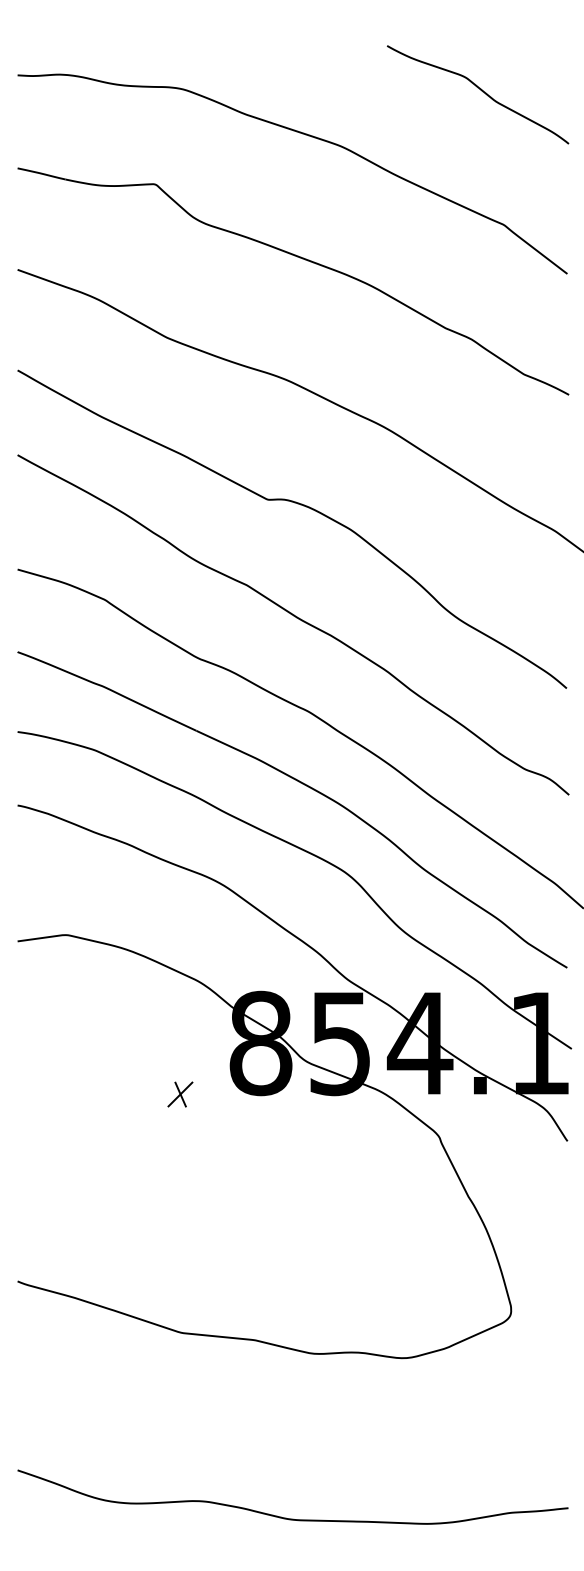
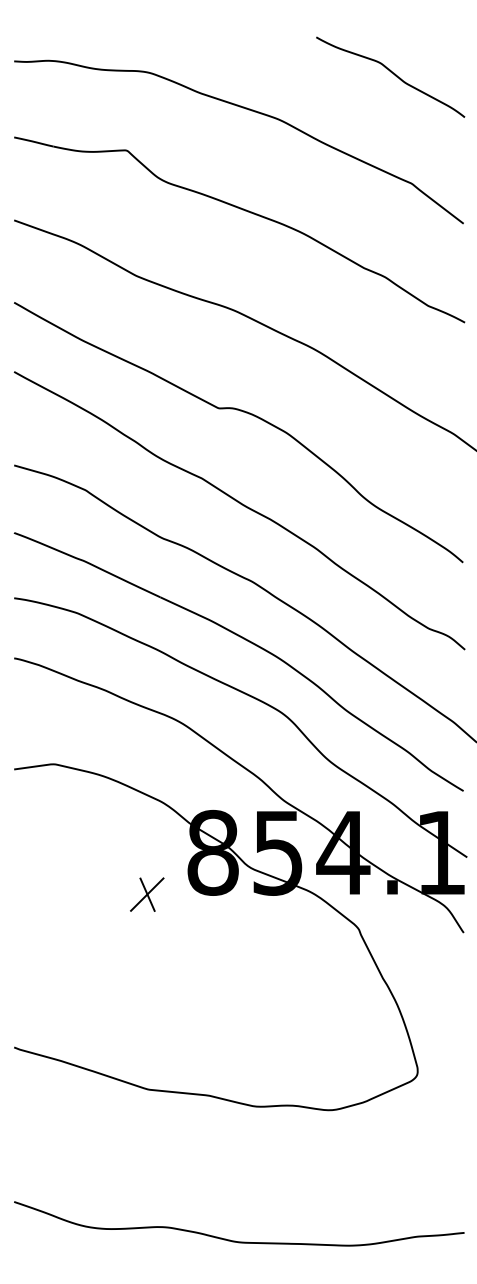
part: (180, 1094) -> (147, 894), size x1.67

